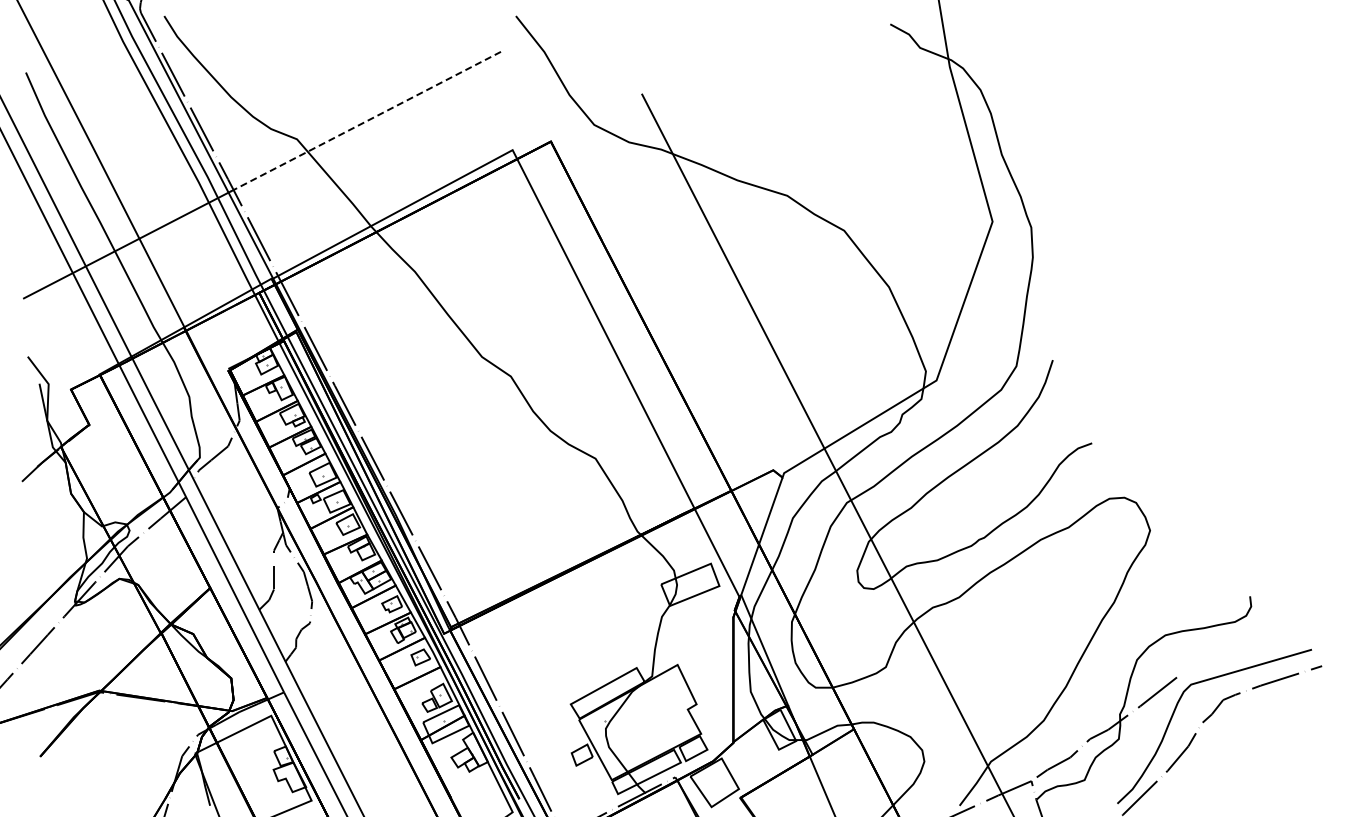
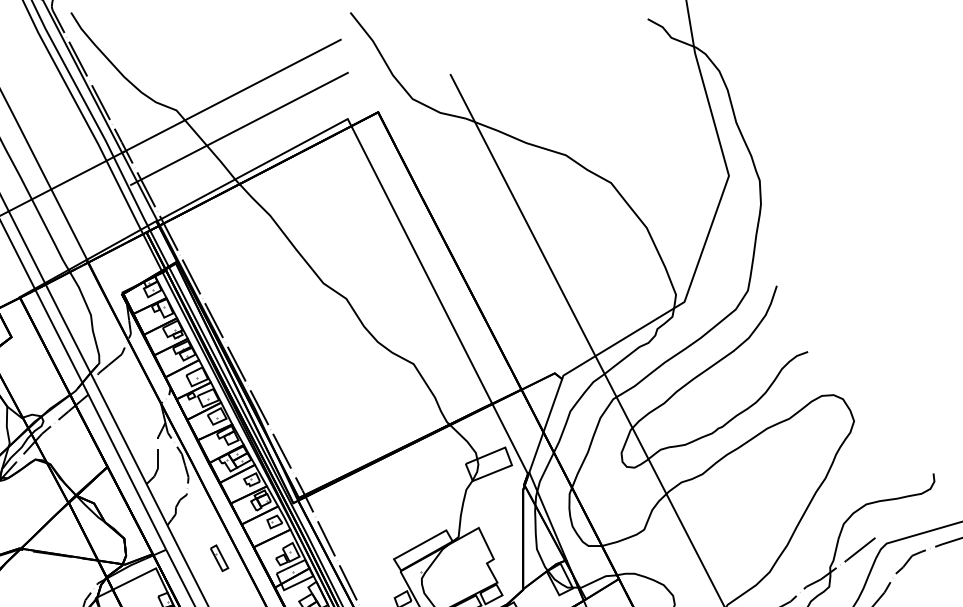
line: (367, 120) -> (232, 95), dashed -> solid
line: (375, 162) -> (238, 128), added
part: (351, 702) -> (219, 557), added

